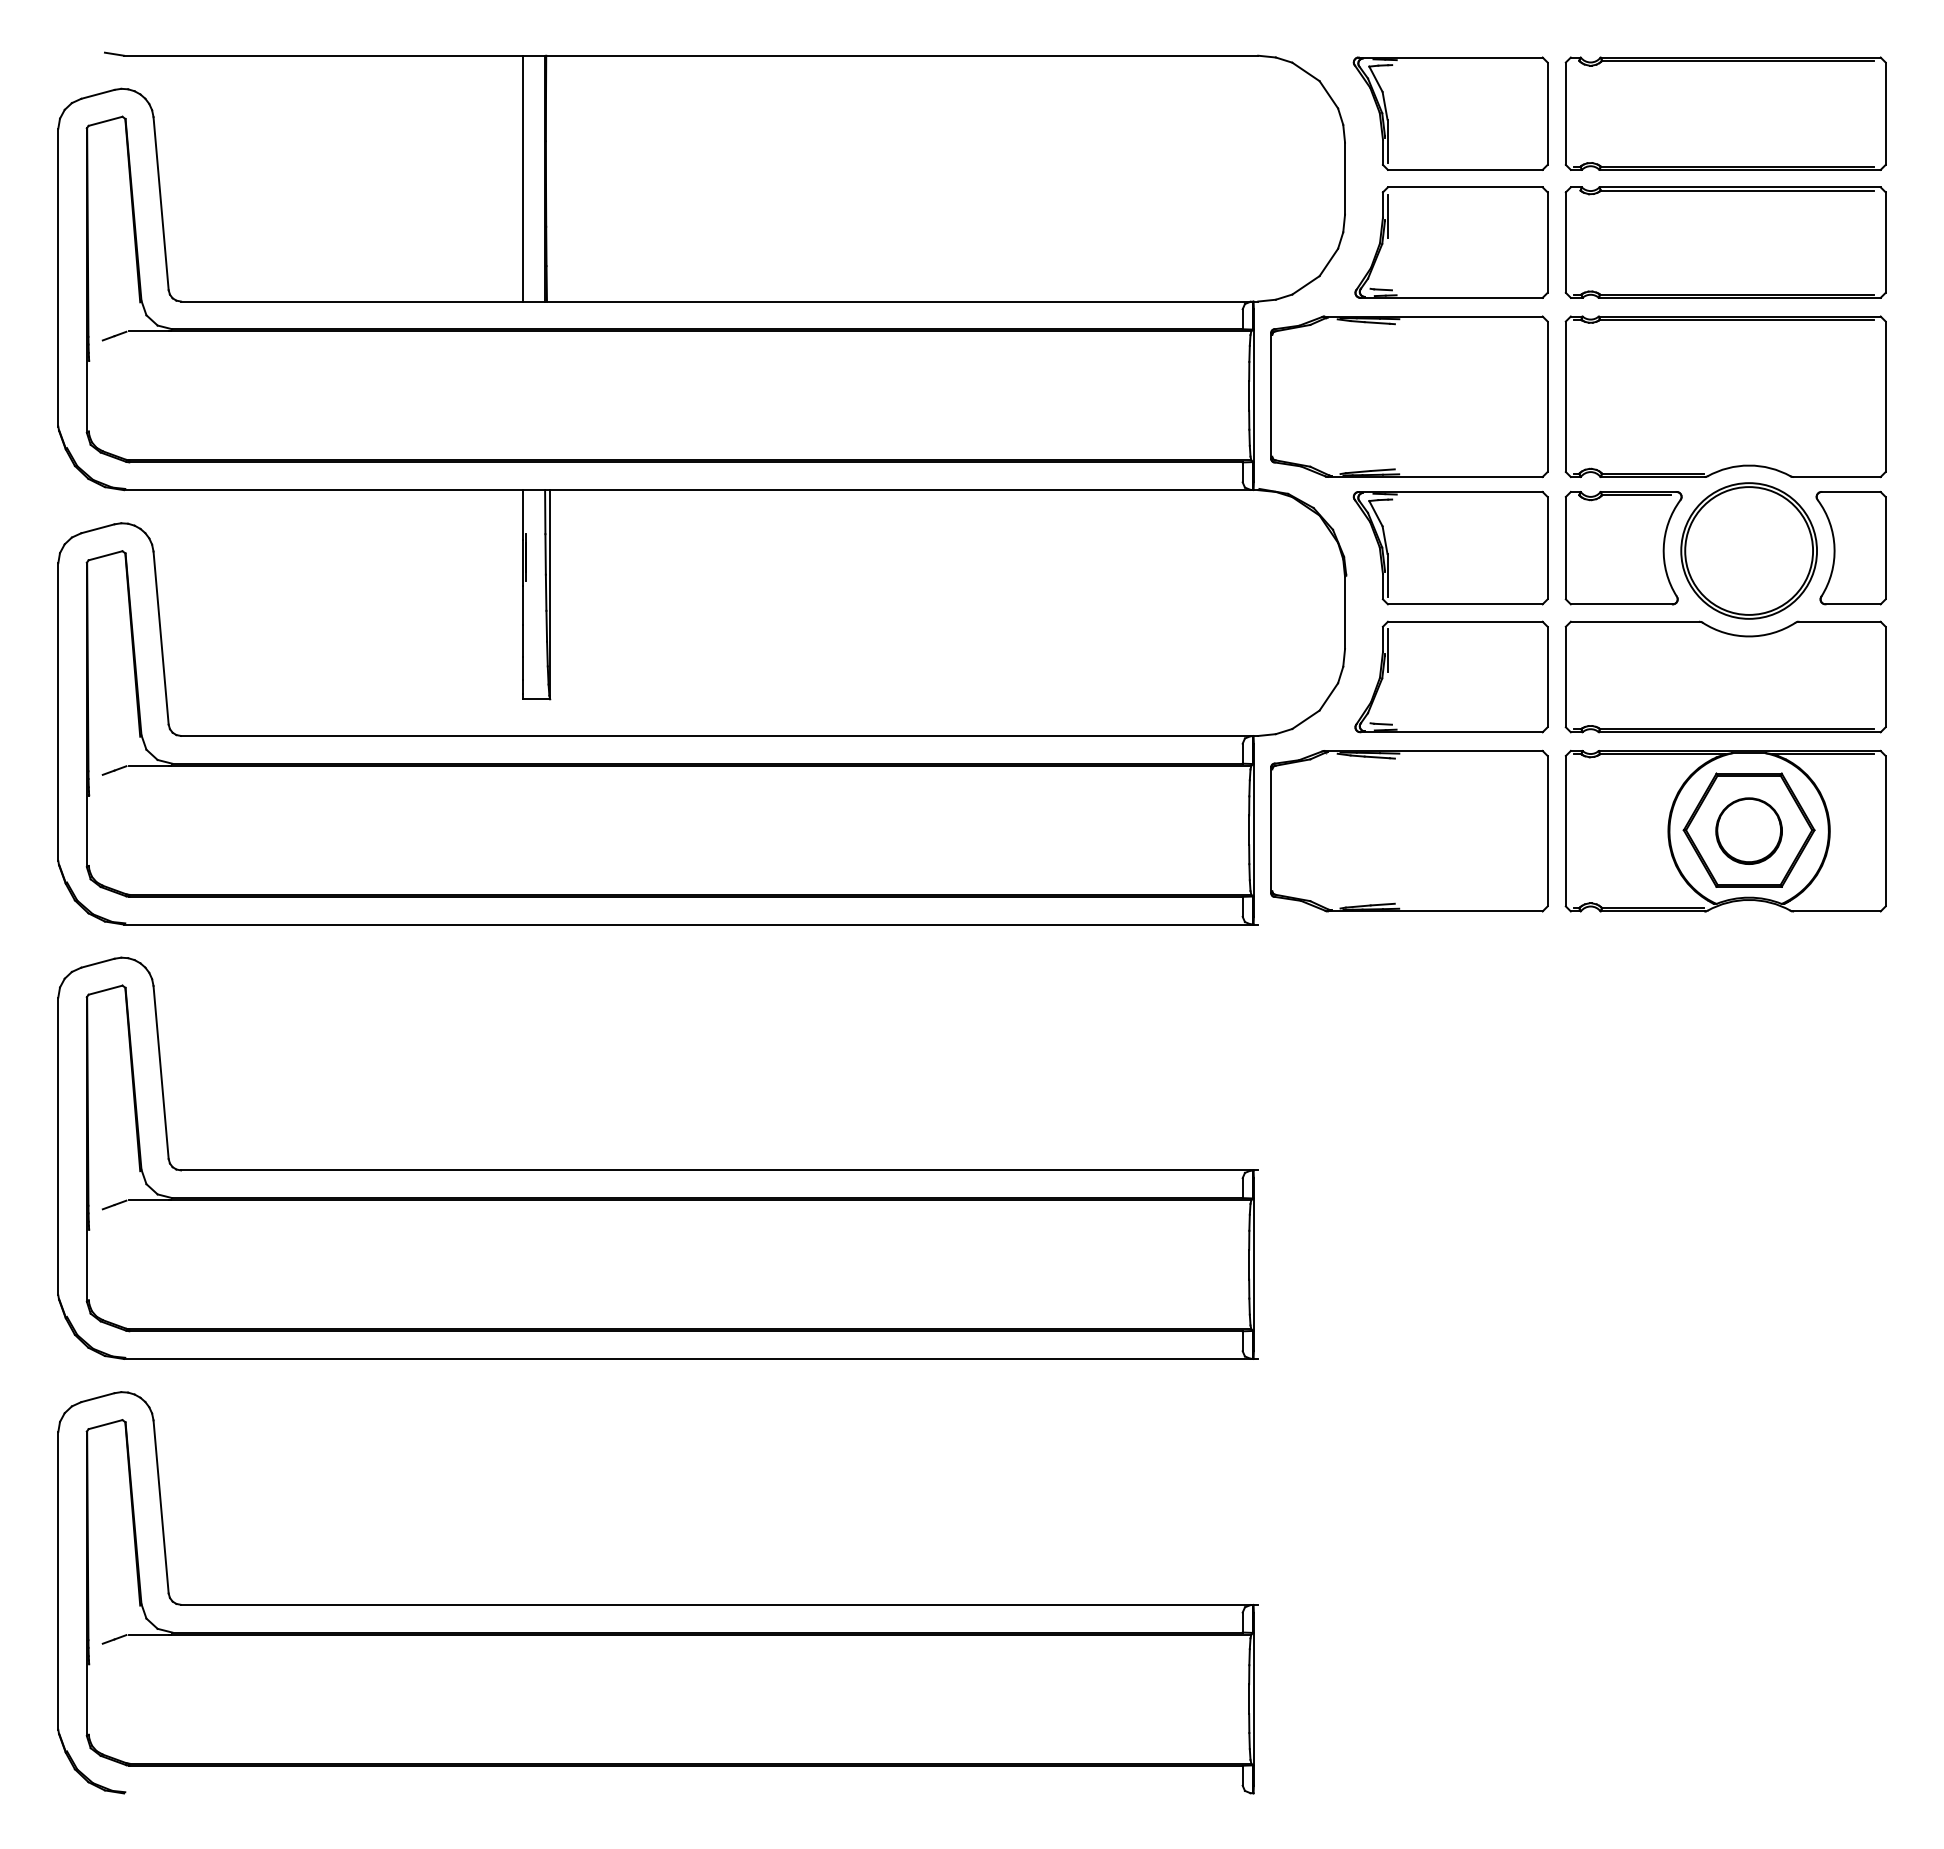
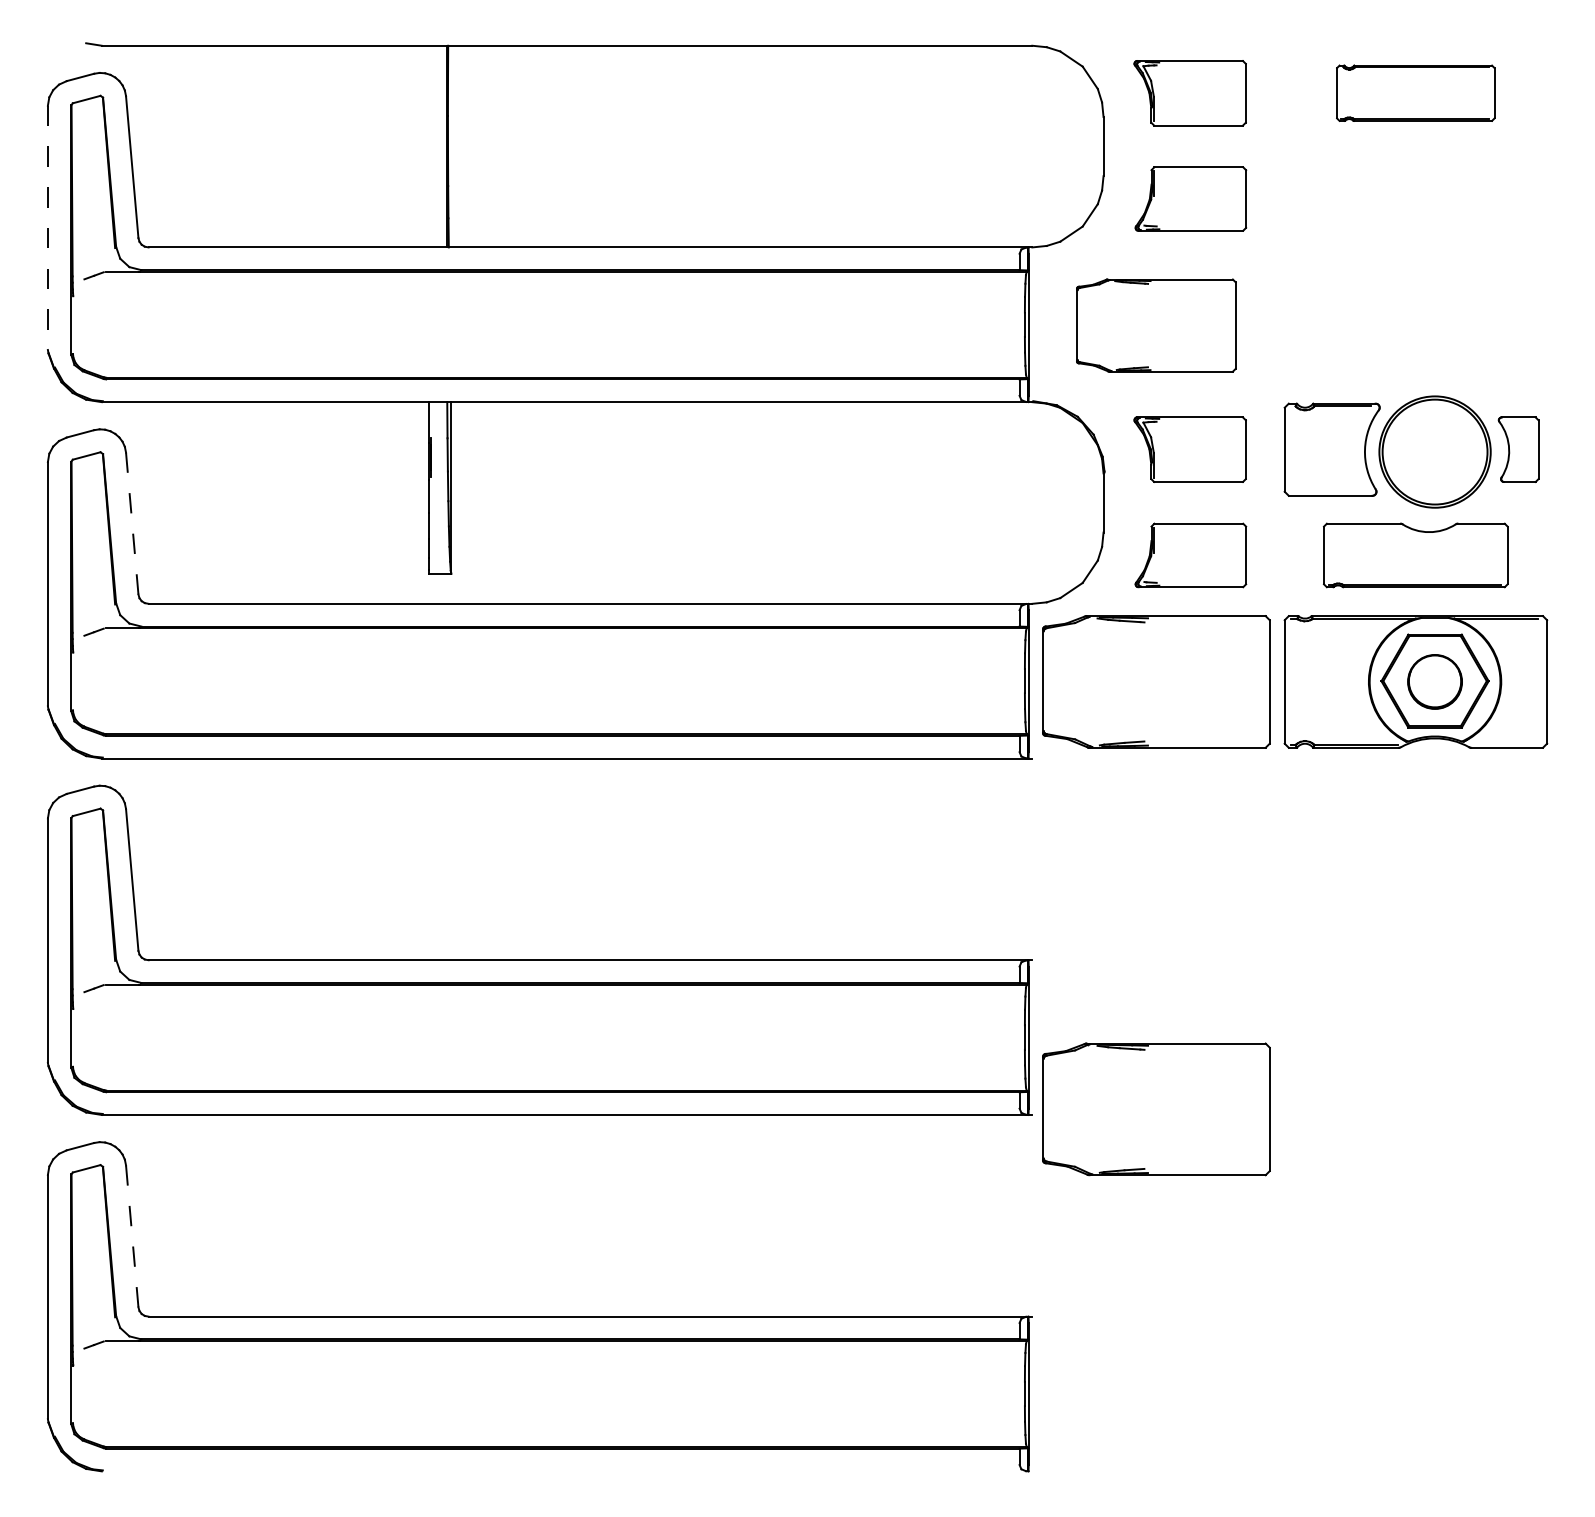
part: (1450, 113) -> (1190, 93), size x0.7
part: (1725, 113) -> (1415, 93), size x0.6
line: (523, 178) -> (429, 146), removed
part: (1451, 242) -> (1190, 198), size x0.7
part: (1725, 242) -> (1415, 198), removed
line: (58, 277) -> (48, 227), solid -> dashed
part: (1409, 396) -> (1156, 325), size x0.7
part: (1725, 396) -> (1415, 325), removed
part: (1450, 547) -> (1190, 449), size x0.7
part: (1850, 547) -> (1518, 449), size x0.7
line: (161, 638) -> (132, 523), solid -> dashed
part: (1451, 676) -> (1190, 555), size x0.7
part: (1725, 676) -> (1415, 555), size x0.7
part: (1409, 1351) -> (1156, 1108), added
line: (161, 1506) -> (132, 1235), solid -> dashed

